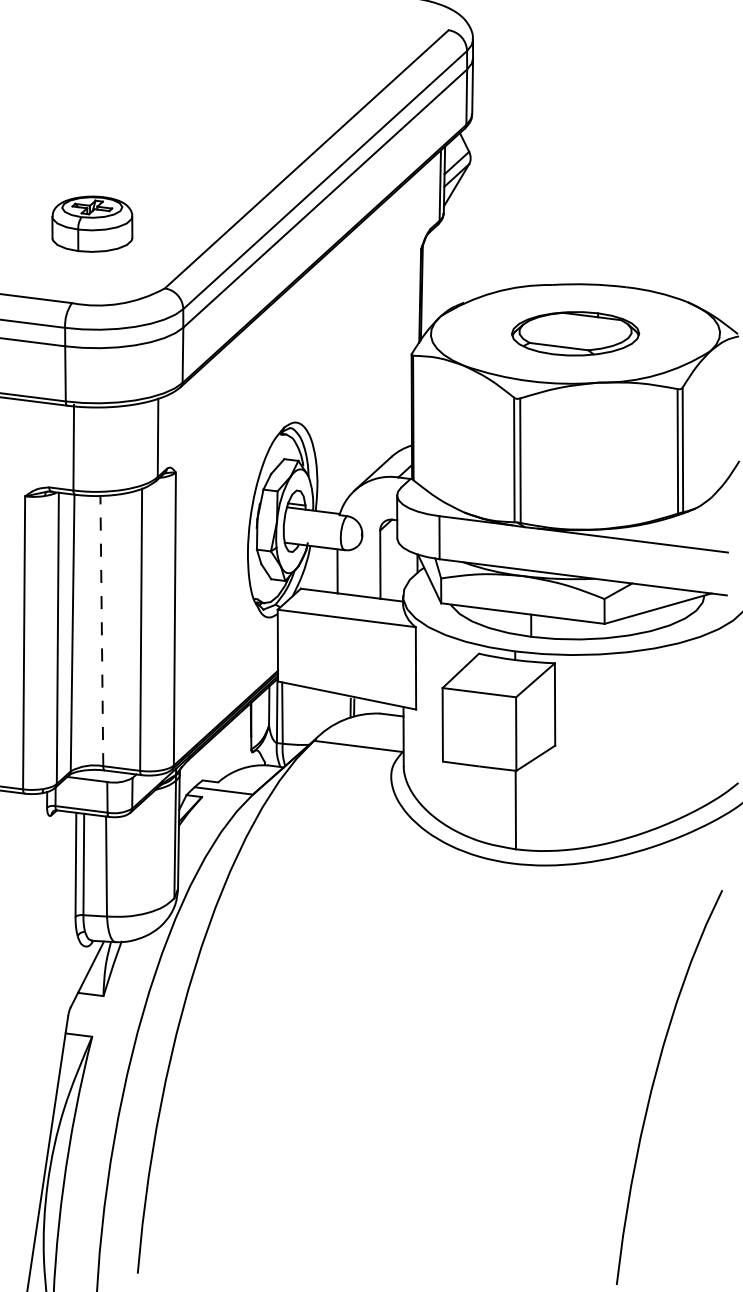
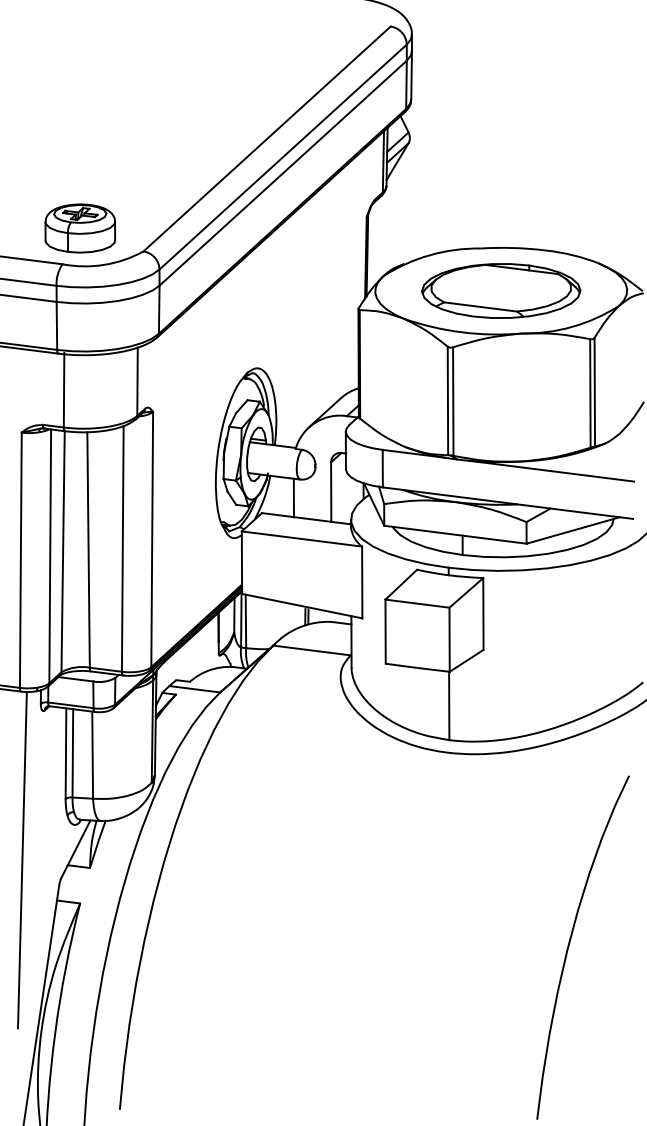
part: (92, 224) -> (80, 228), moved
part: (575, 333) -> (501, 290), size x1.43
line: (101, 630) -> (88, 549), dashed -> solid
line: (26, 987) -> (22, 860), added

